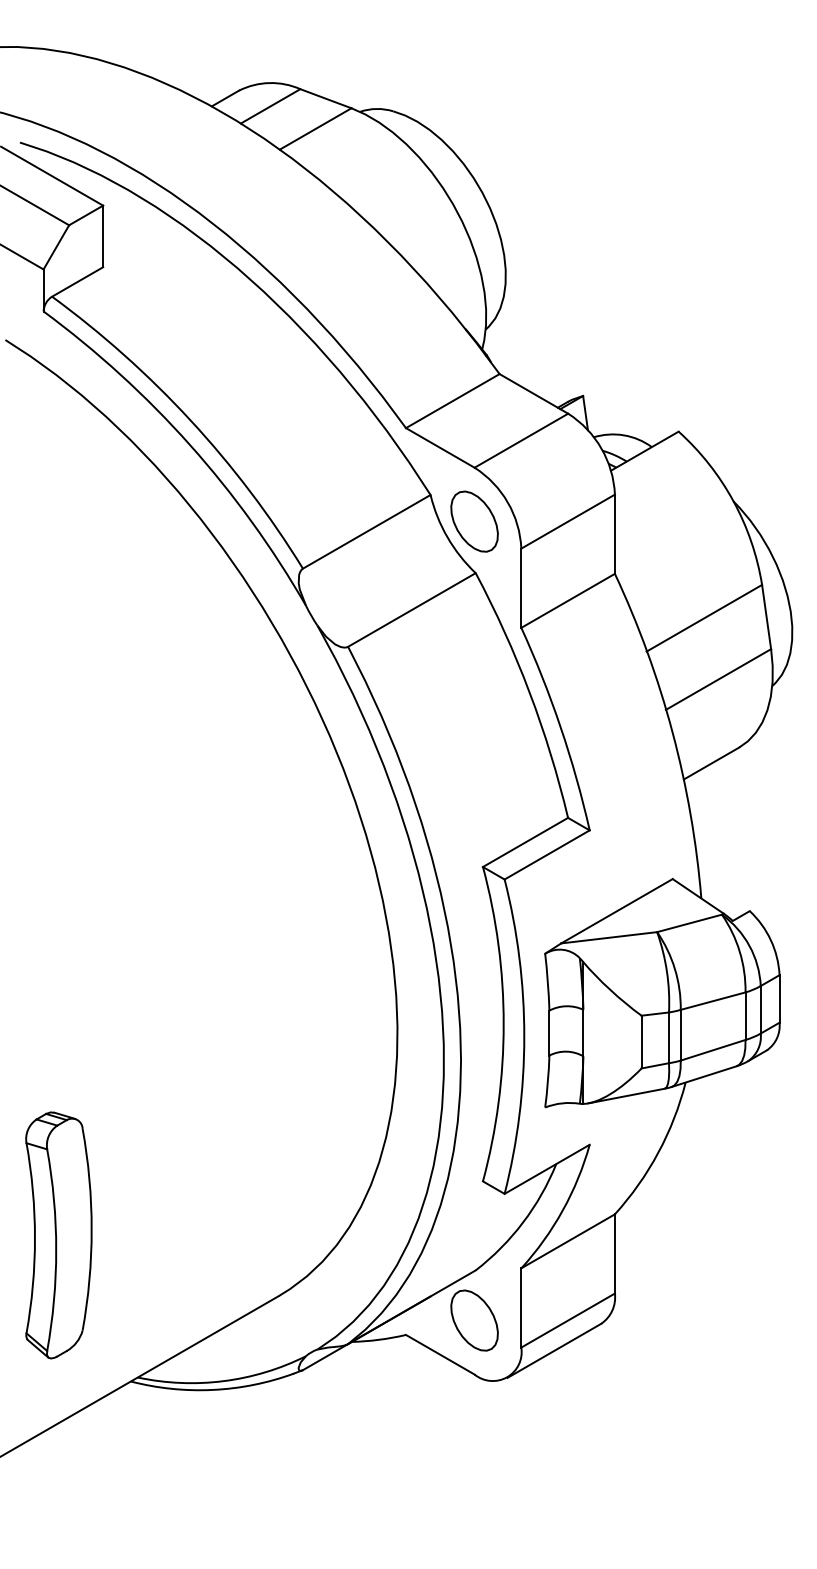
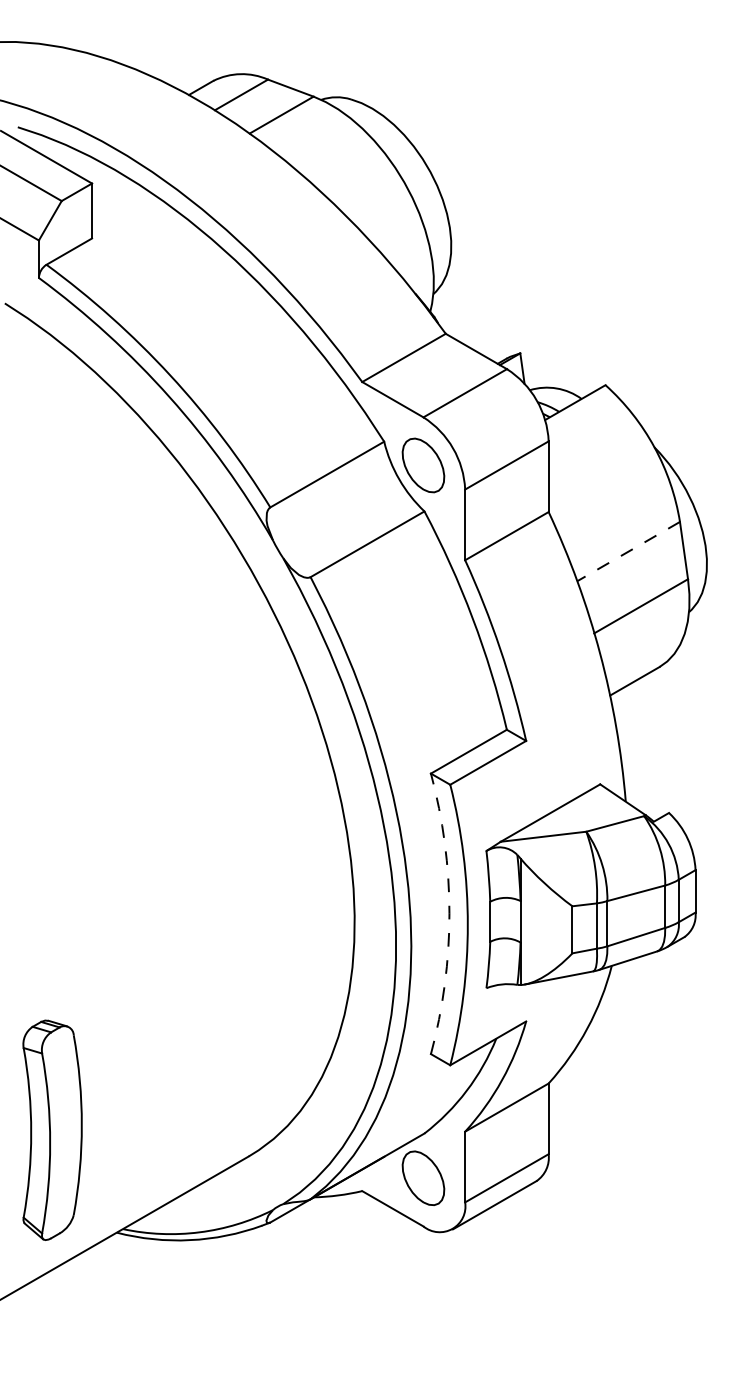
line: (704, 618) -> (628, 551), solid -> dashed
arc: (503, 1023) -> (449, 913), solid -> dashed
part: (58, 1234) -> (52, 1129), moved

